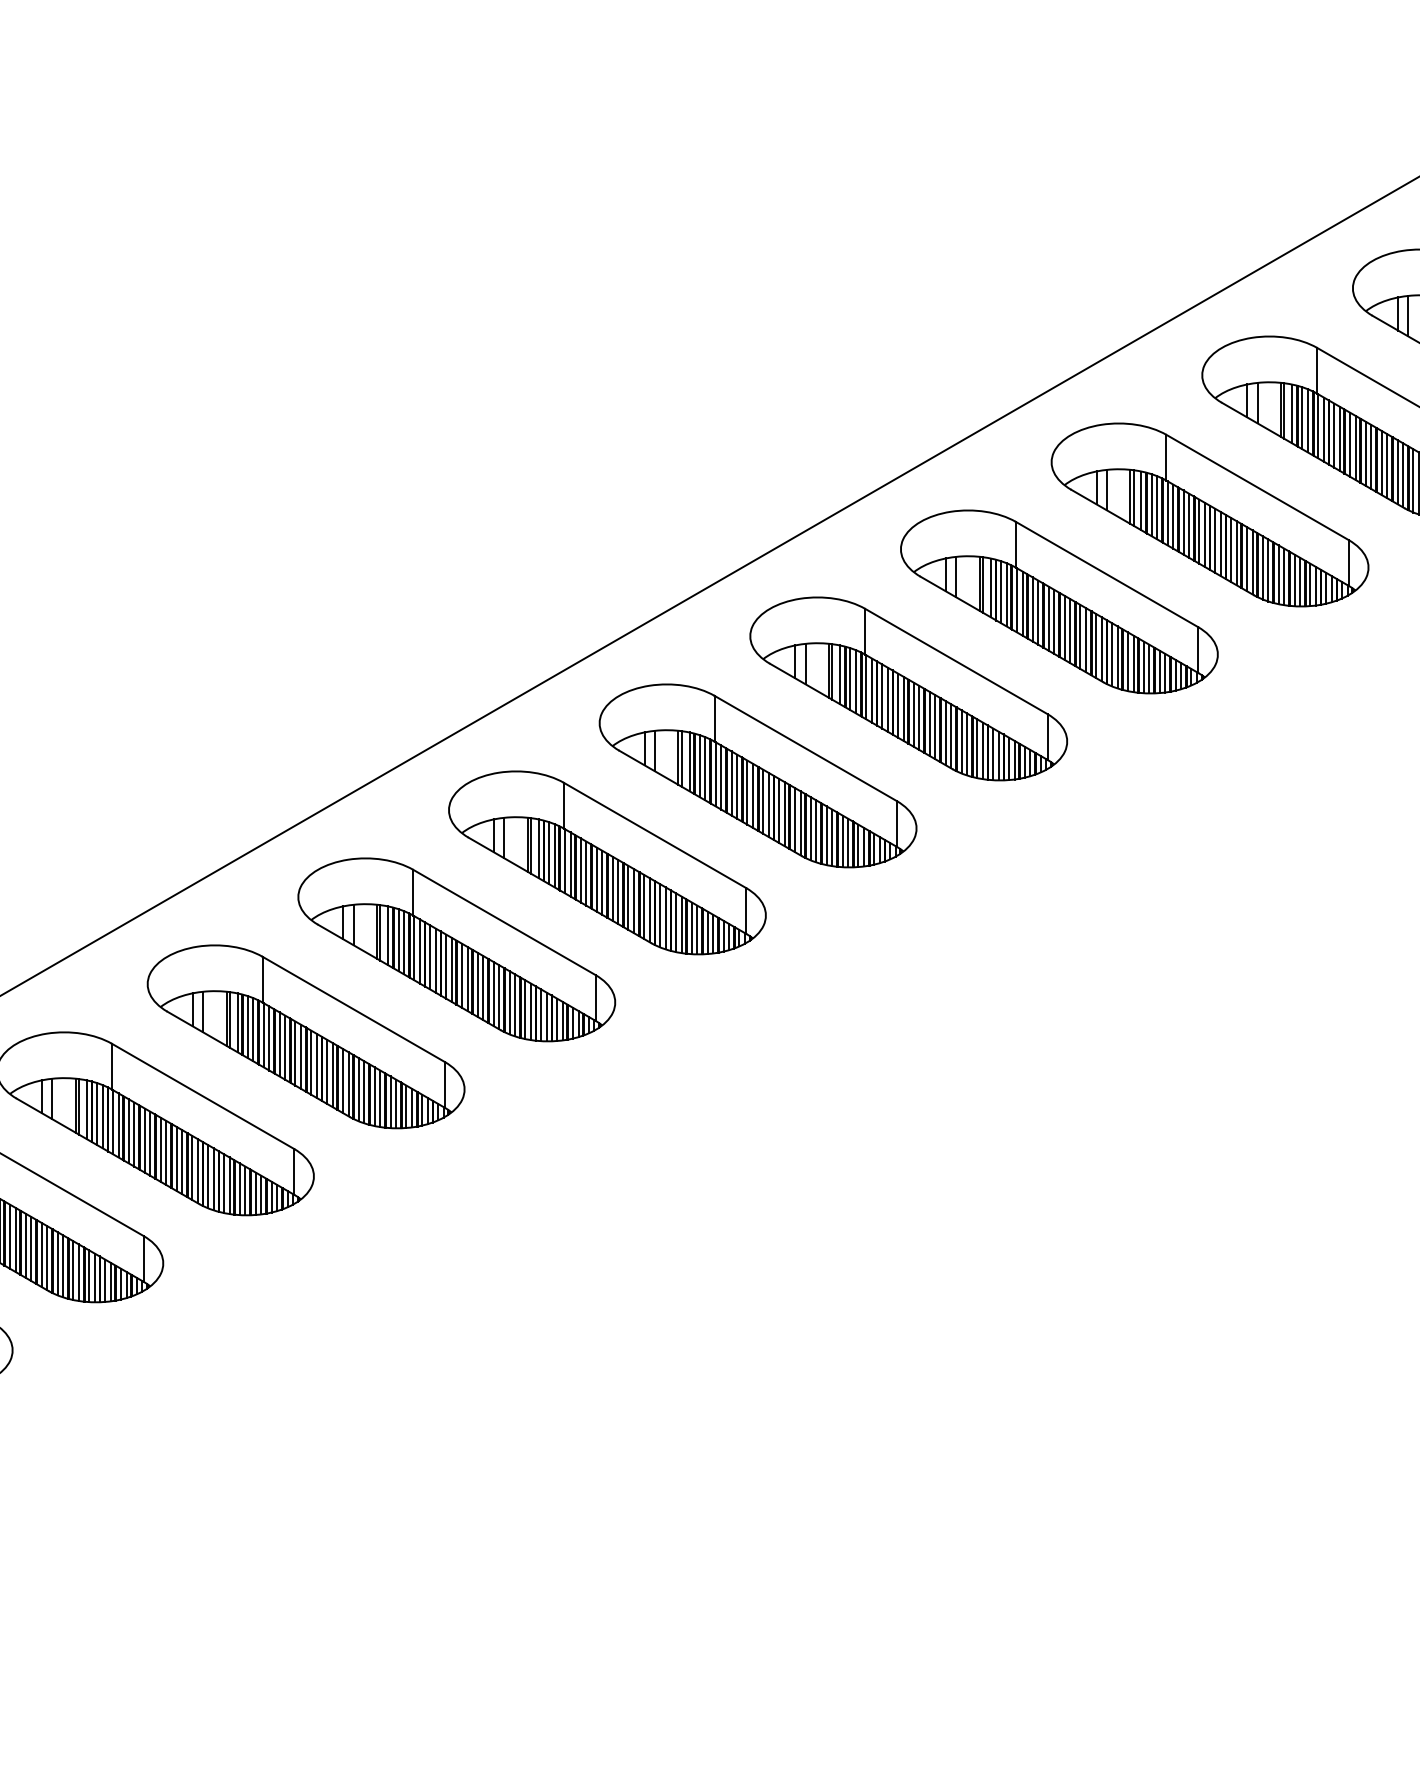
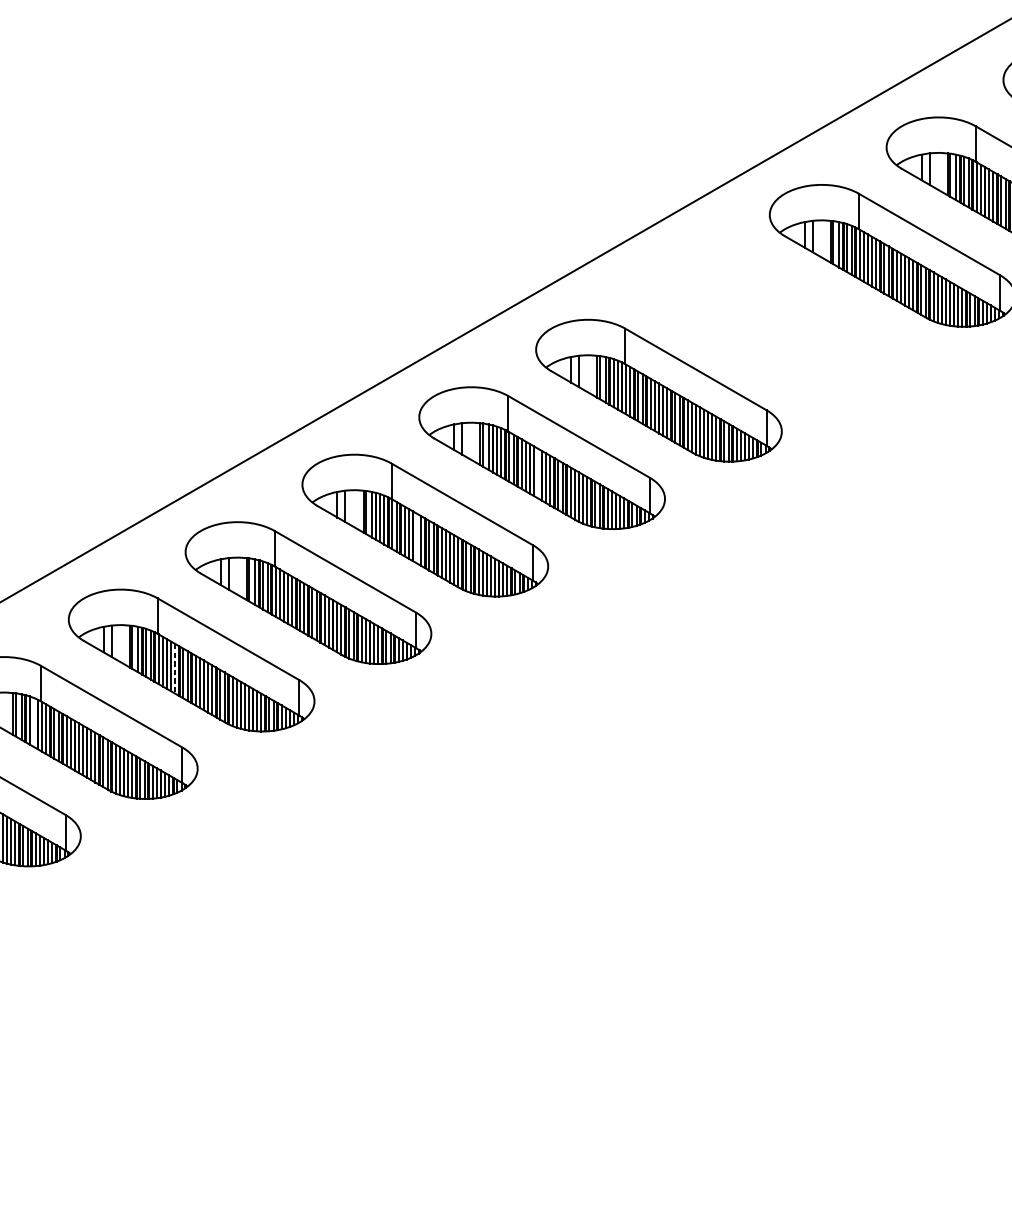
part: (1059, 601) -> (775, 322), removed
line: (752, 795) -> (537, 473), removed
line: (596, 879) -> (416, 538), removed
line: (285, 1048) -> (175, 669), solid -> dashed
line: (102, 1116) -> (33, 722), removed

